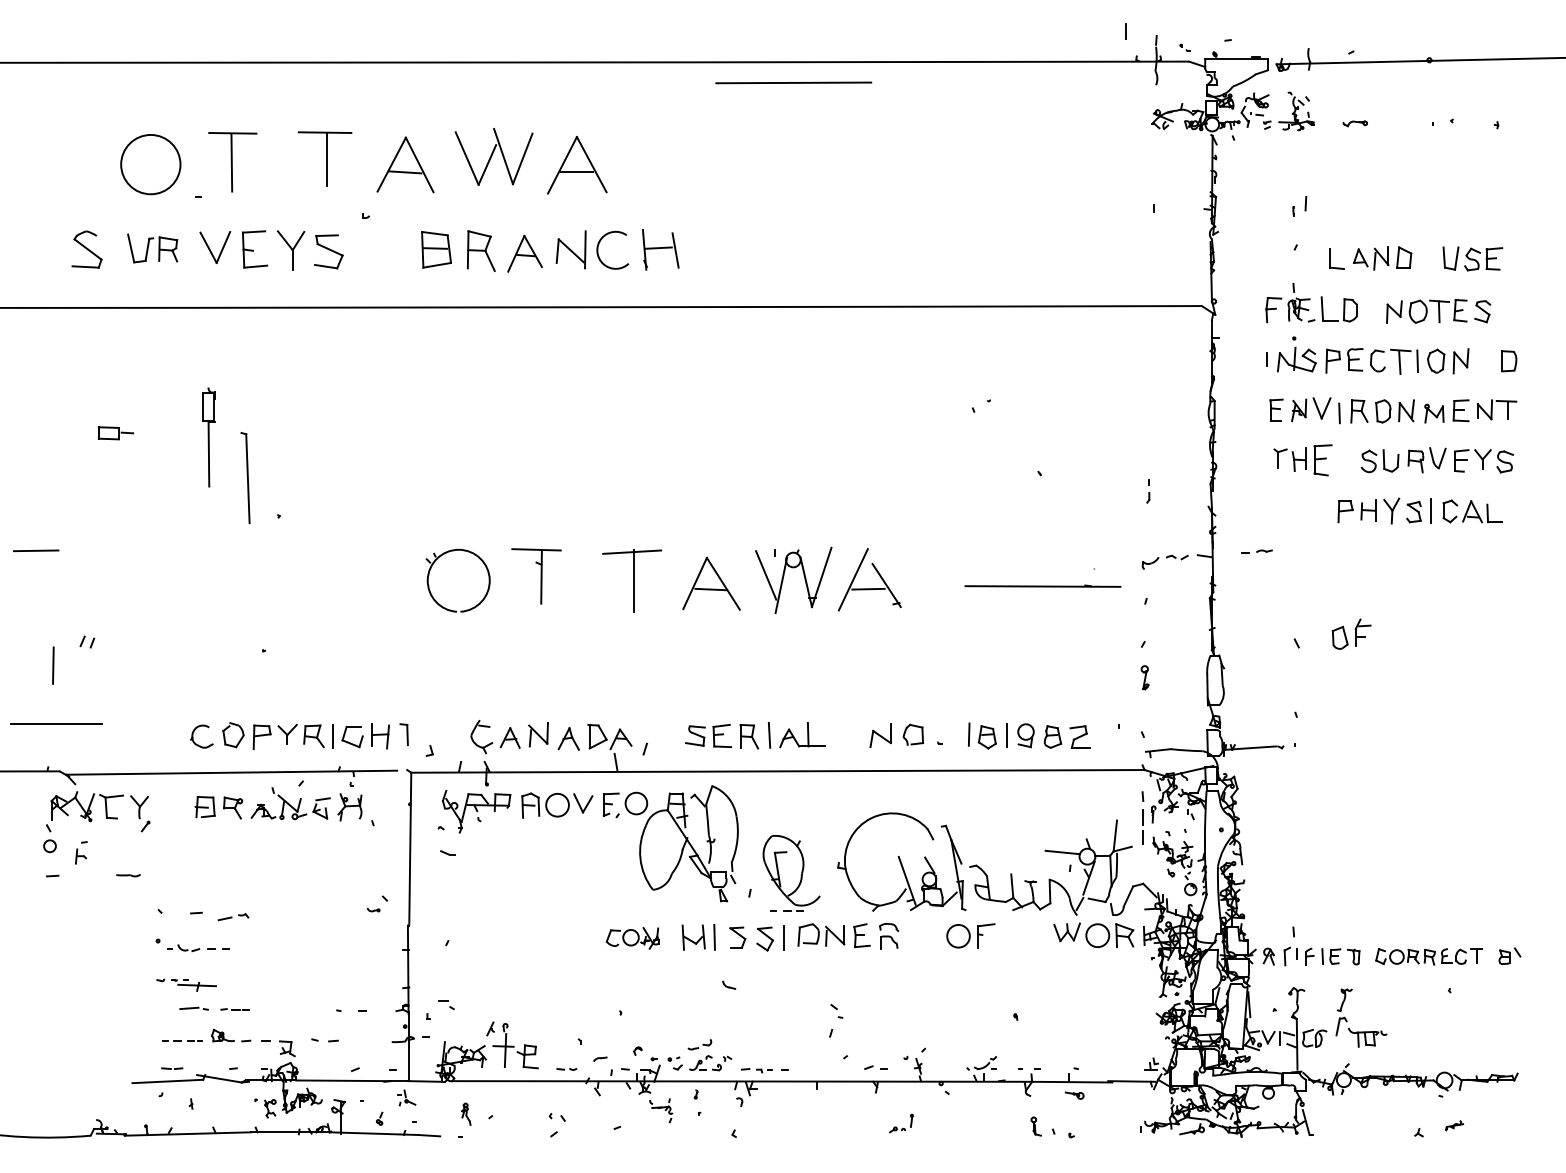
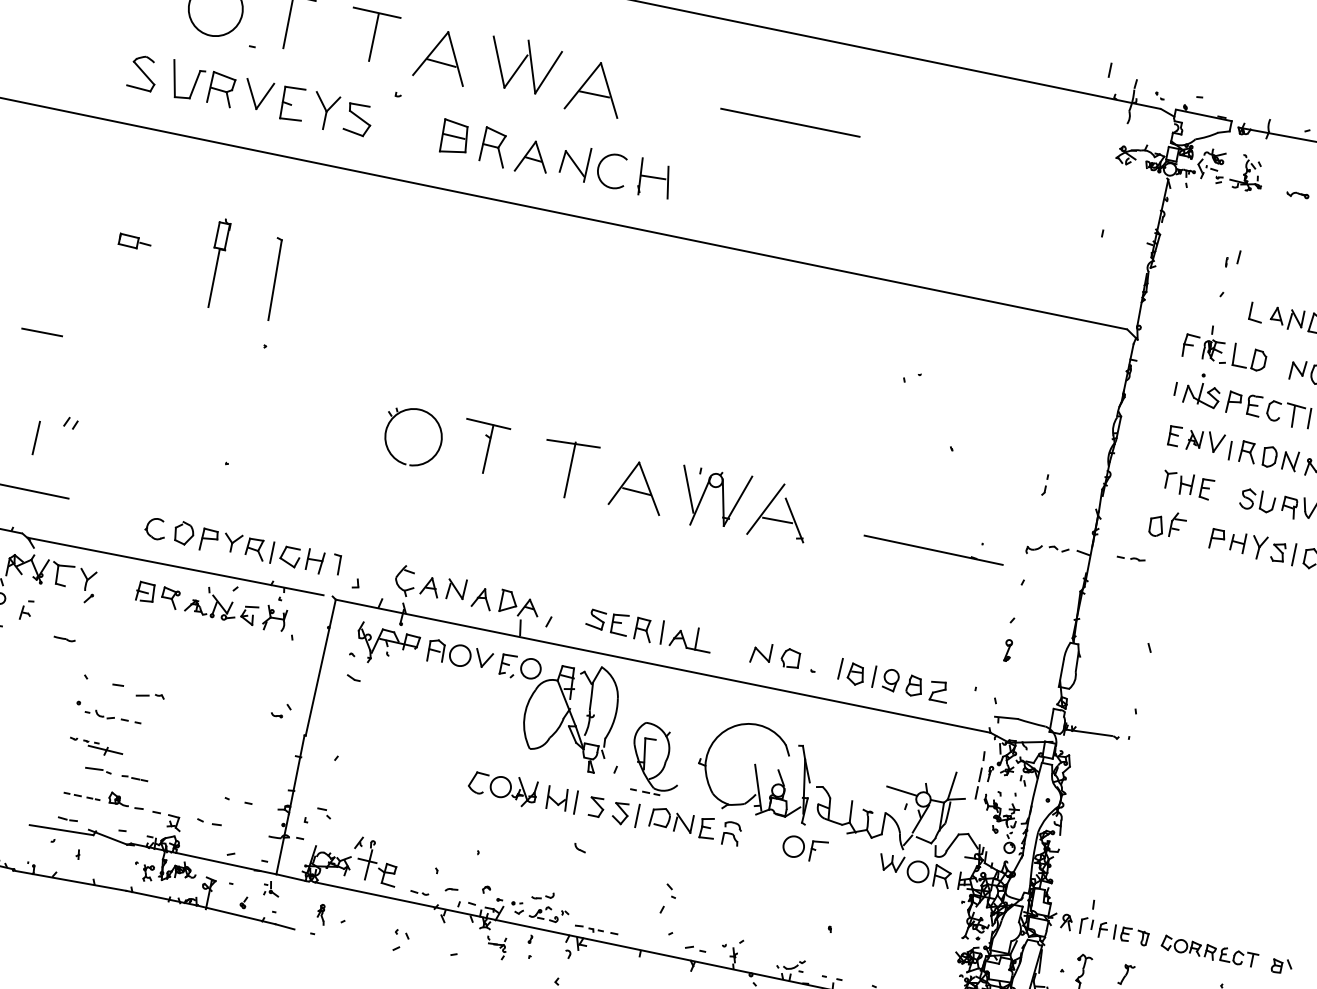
line: (793, 82) -> (790, 122), moved
part: (152, 248) -> (201, 84), size x1.43
part: (1322, 459) -> (1206, 488), size x0.71
part: (245, 478) -> (273, 279), moved
part: (1351, 633) -> (1167, 524), moved
part: (632, 938) -> (502, 788), size x1.43

